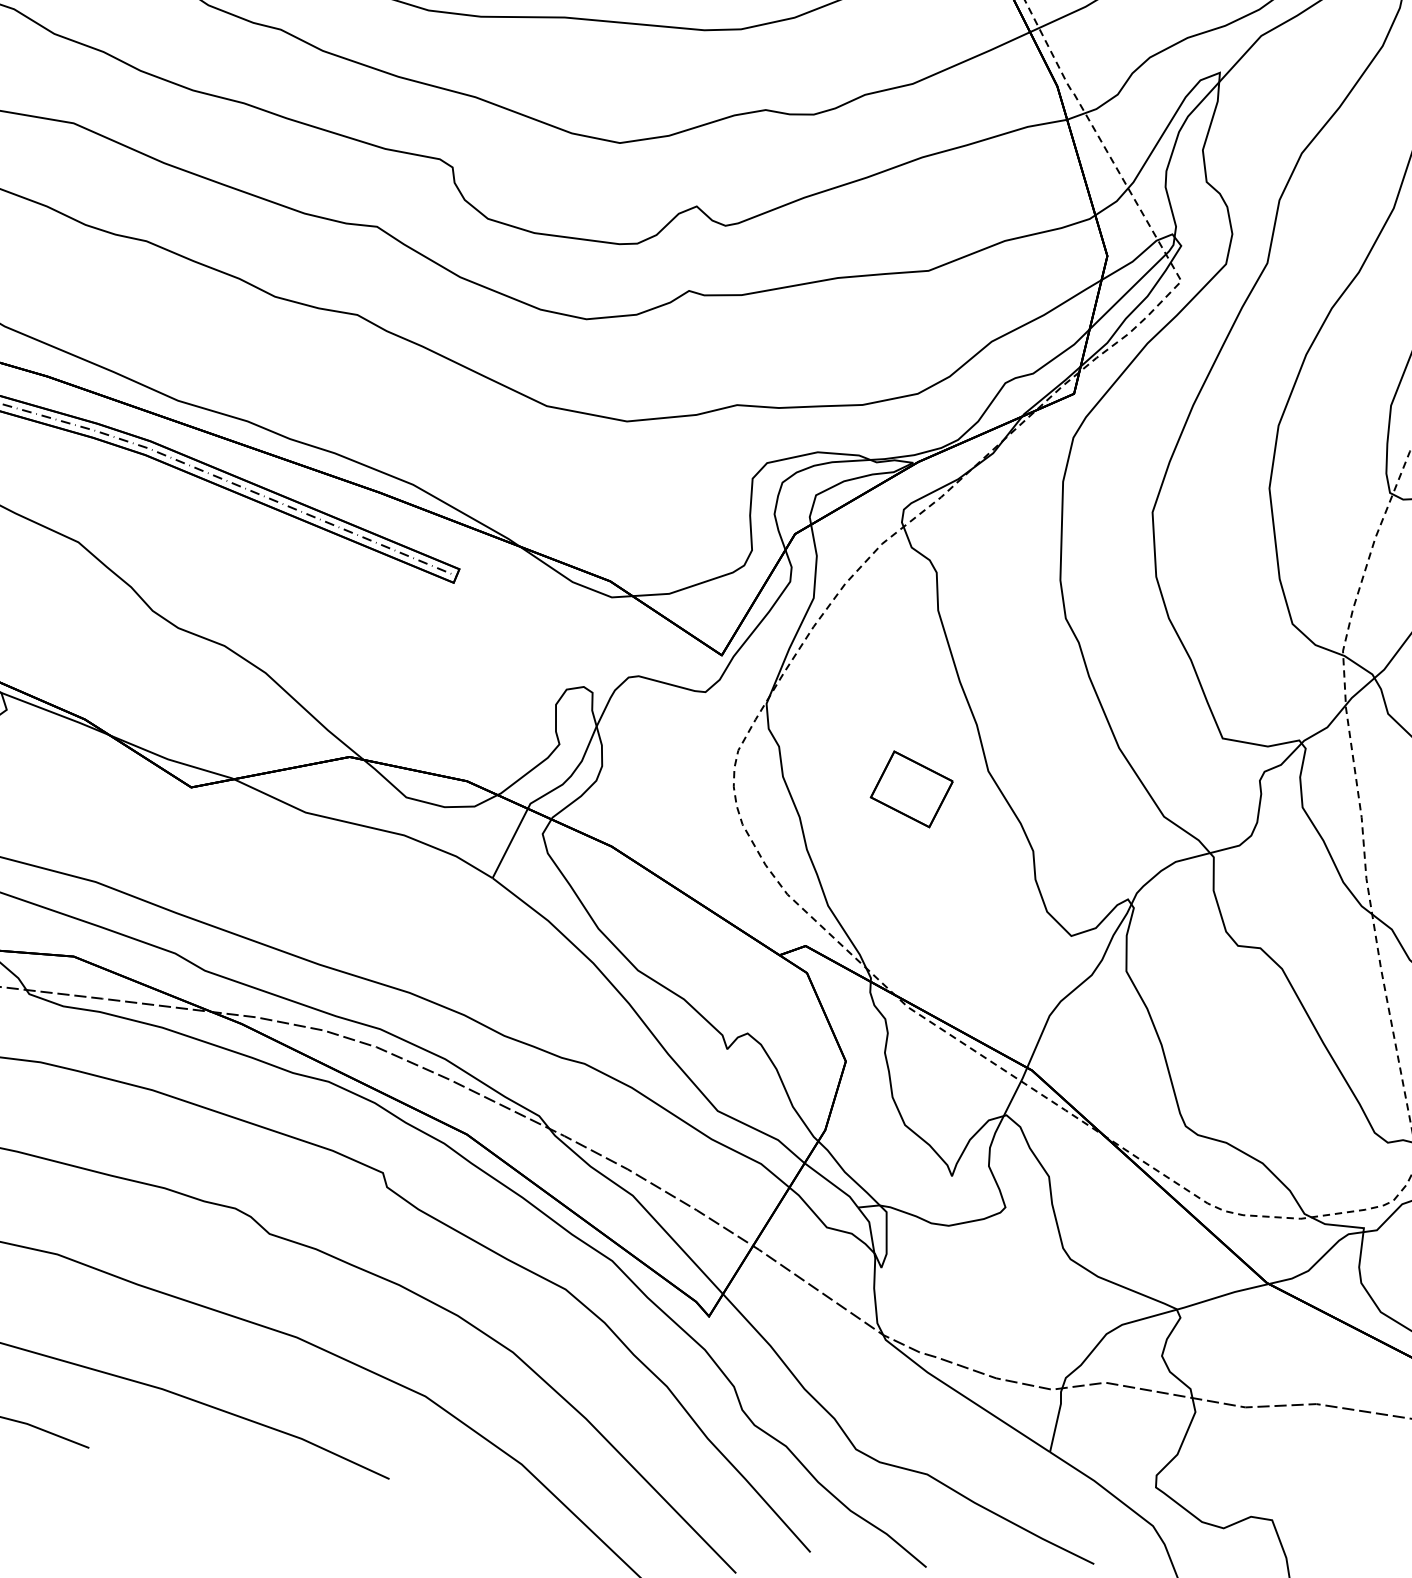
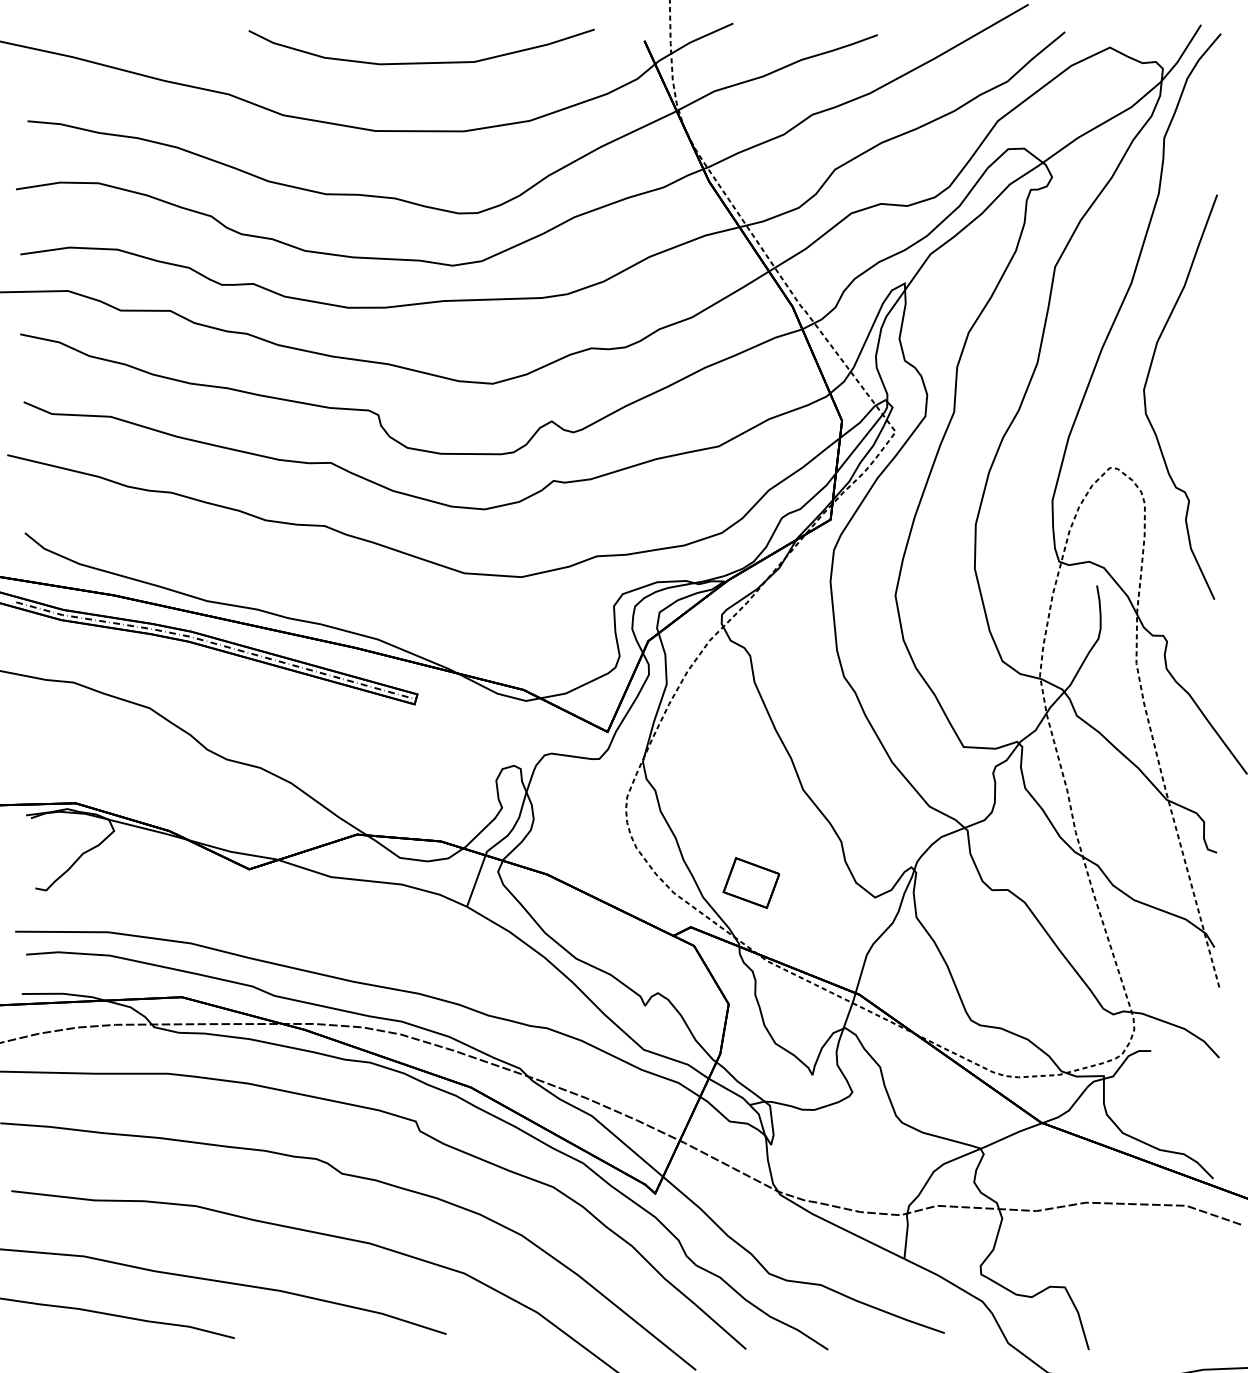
part: (912, 788) -> (751, 882), moved

